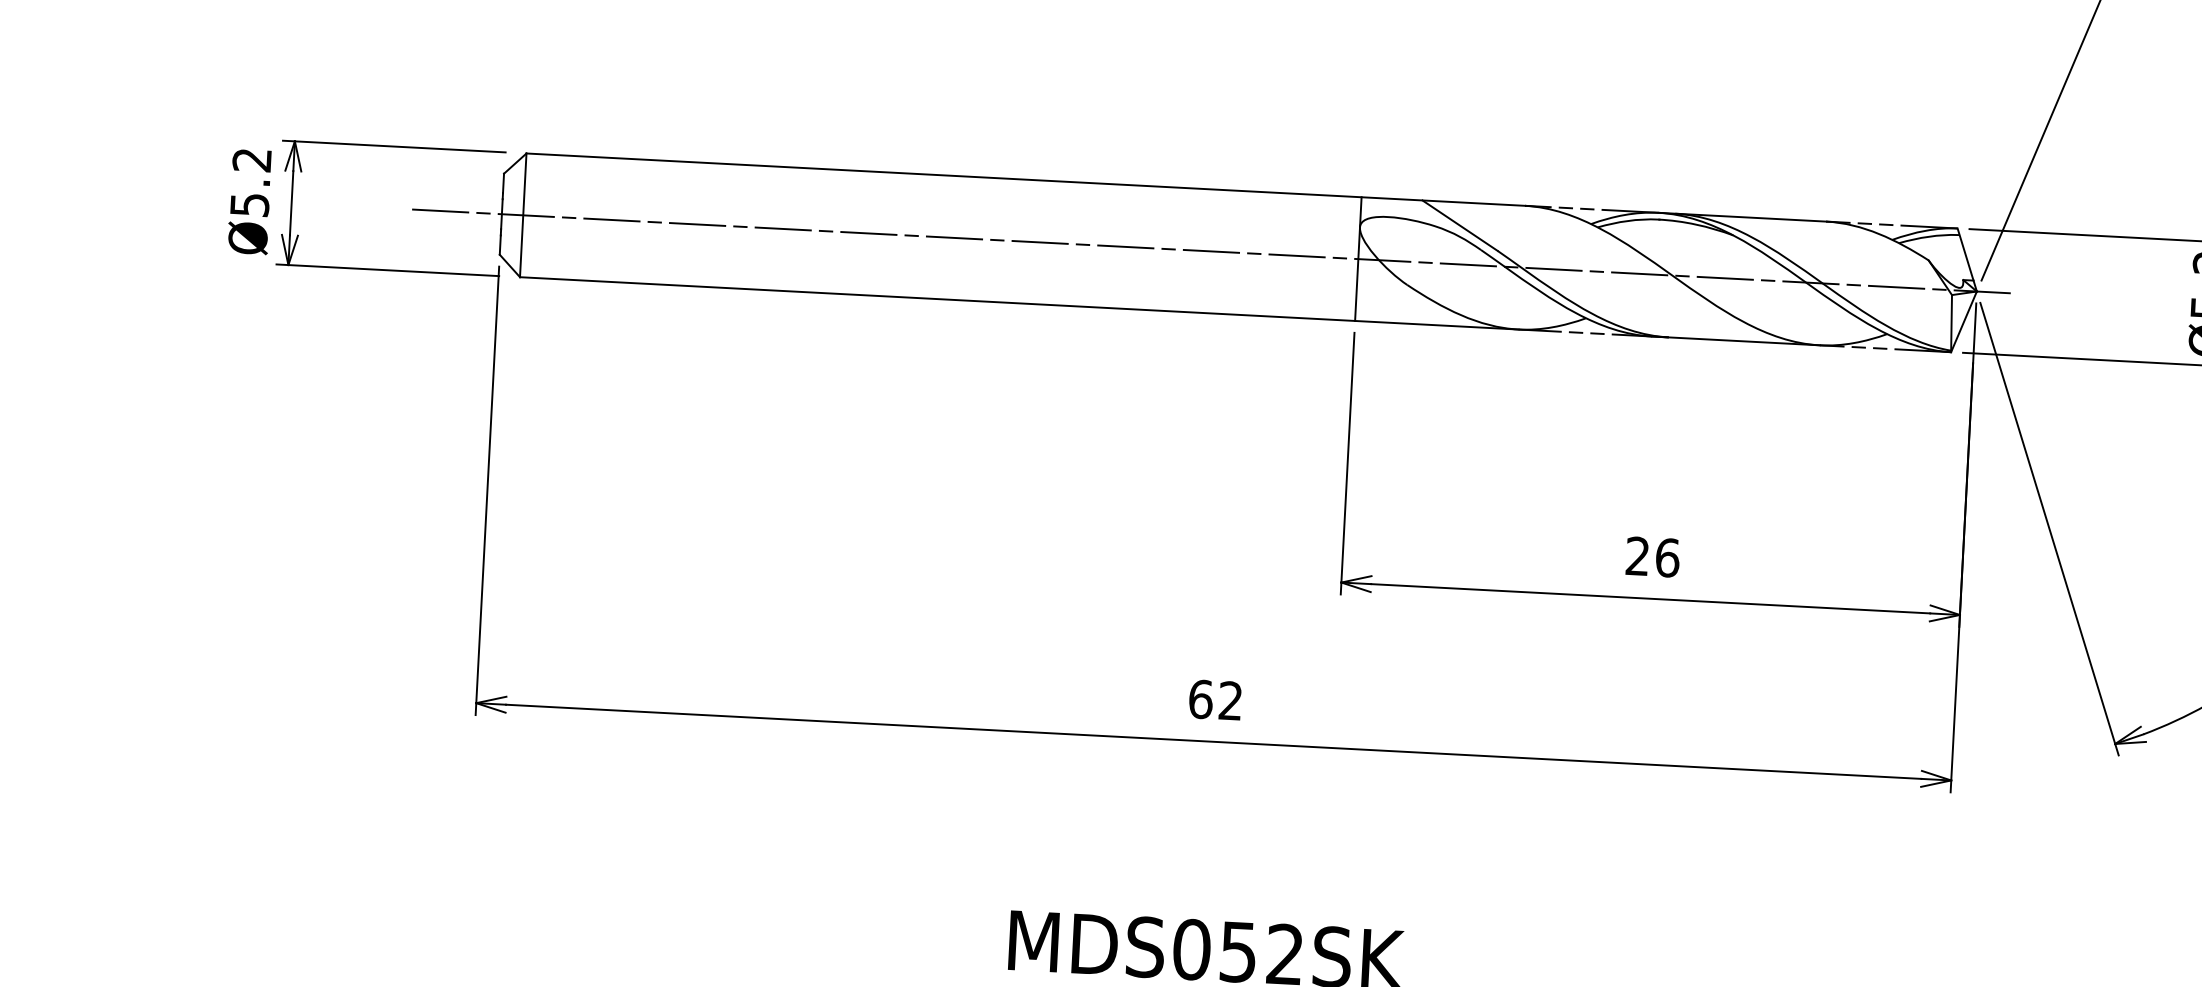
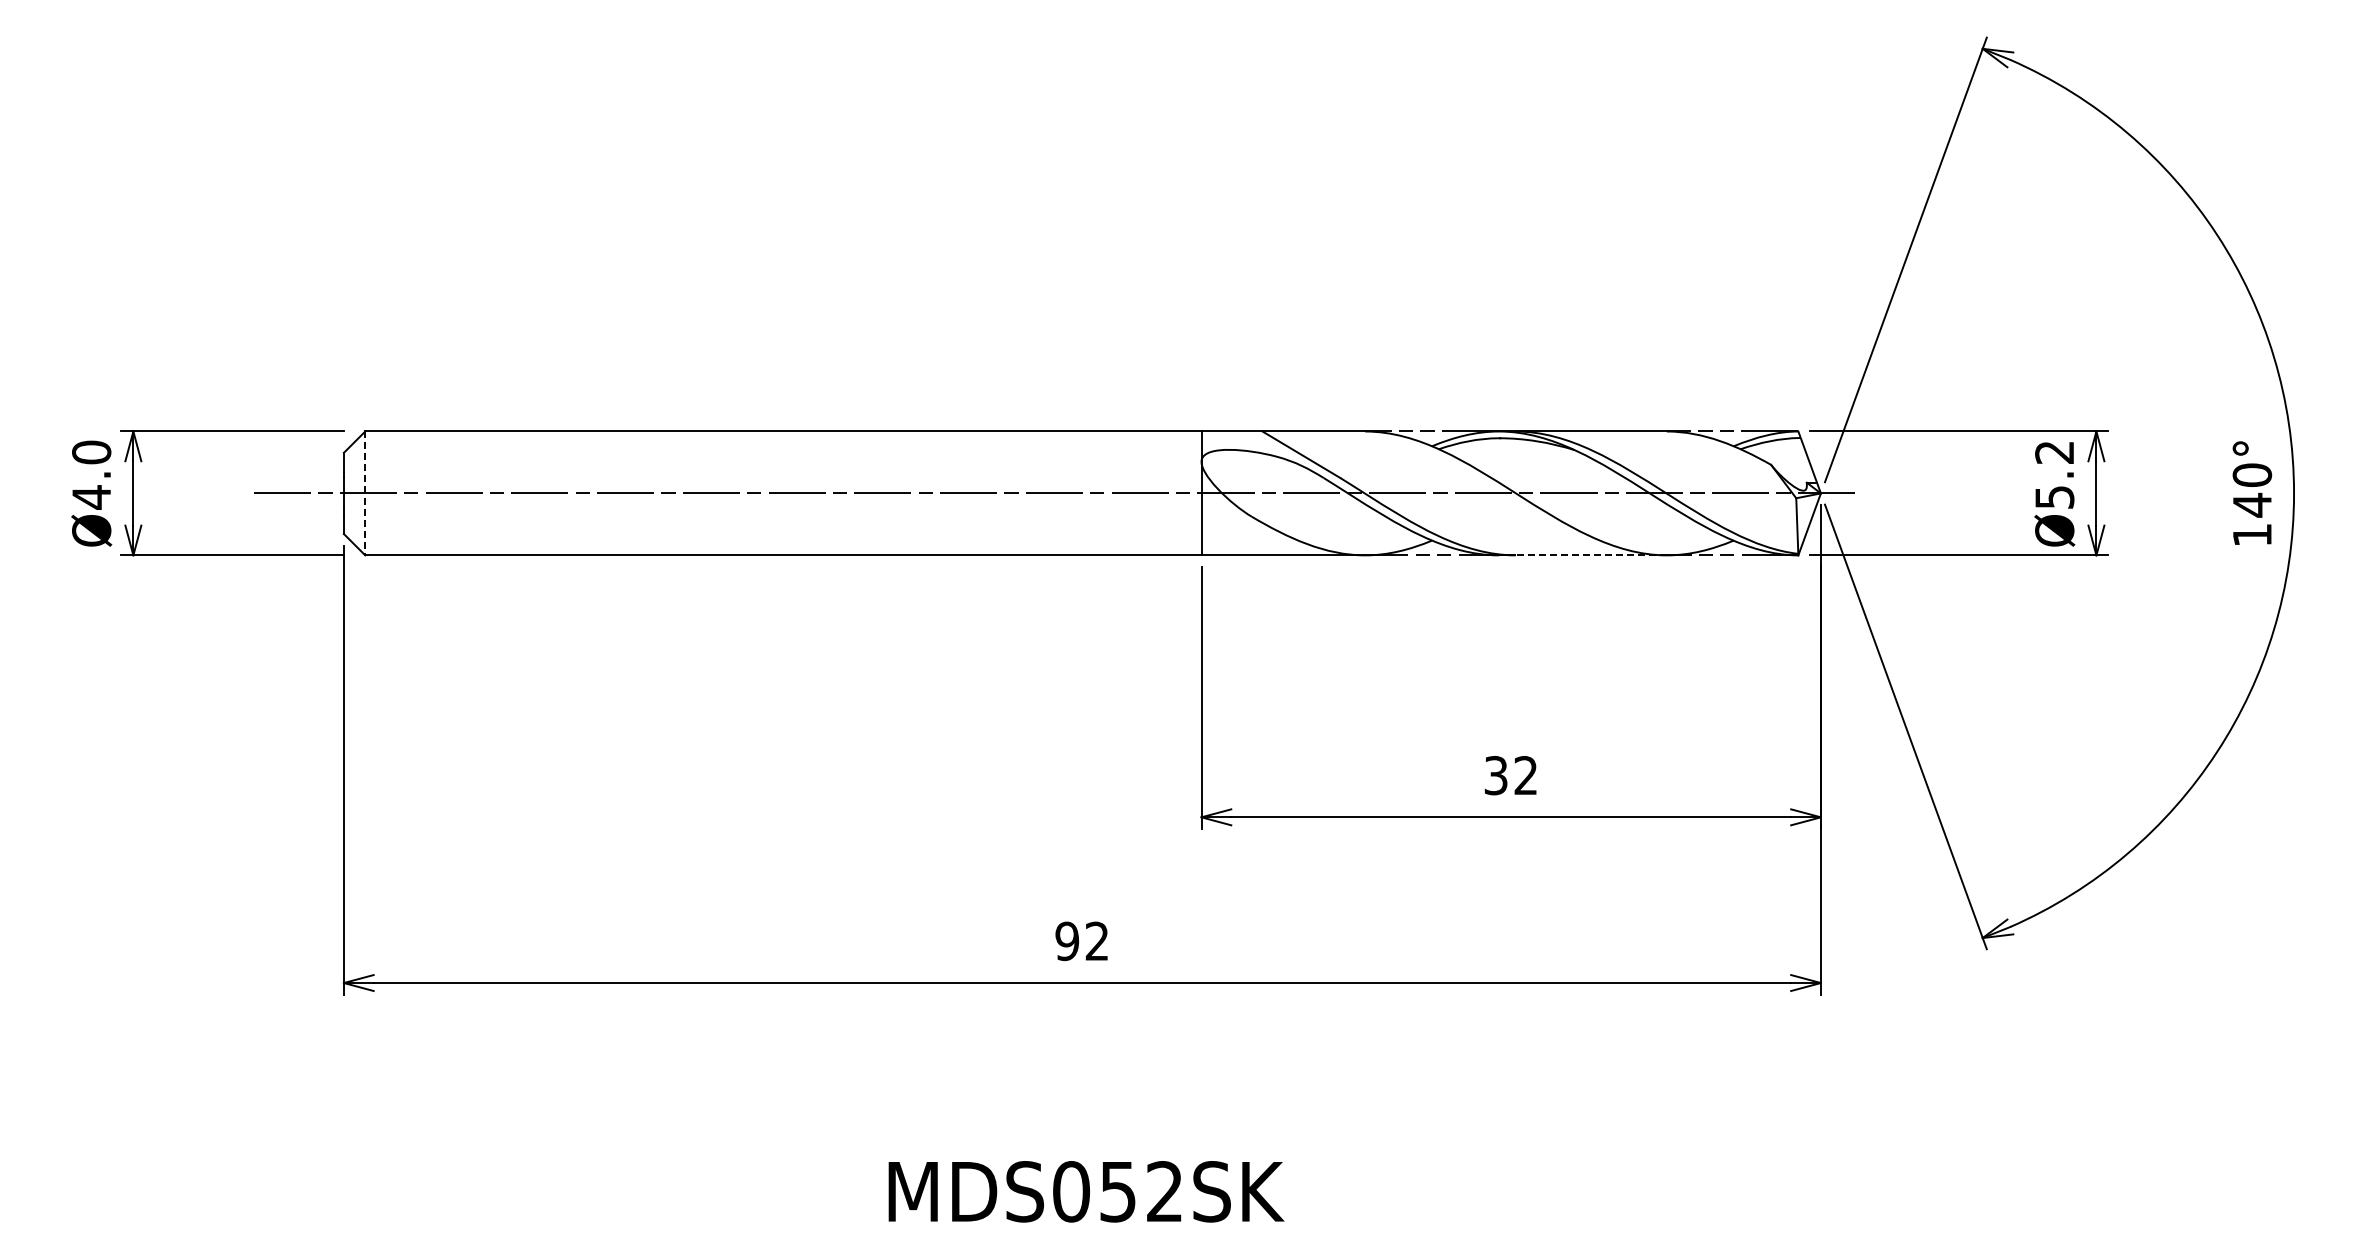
text: (250, 182) -> (91, 474), Ø5.2 -> Ø4.0
line: (523, 215) -> (365, 493), solid -> dashed
line: (1735, 341) -> (1582, 555), solid -> dashed
text: (1653, 557) -> (1511, 775), 26 -> 32
text: (1201, 699) -> (1067, 941), 62 -> 92

